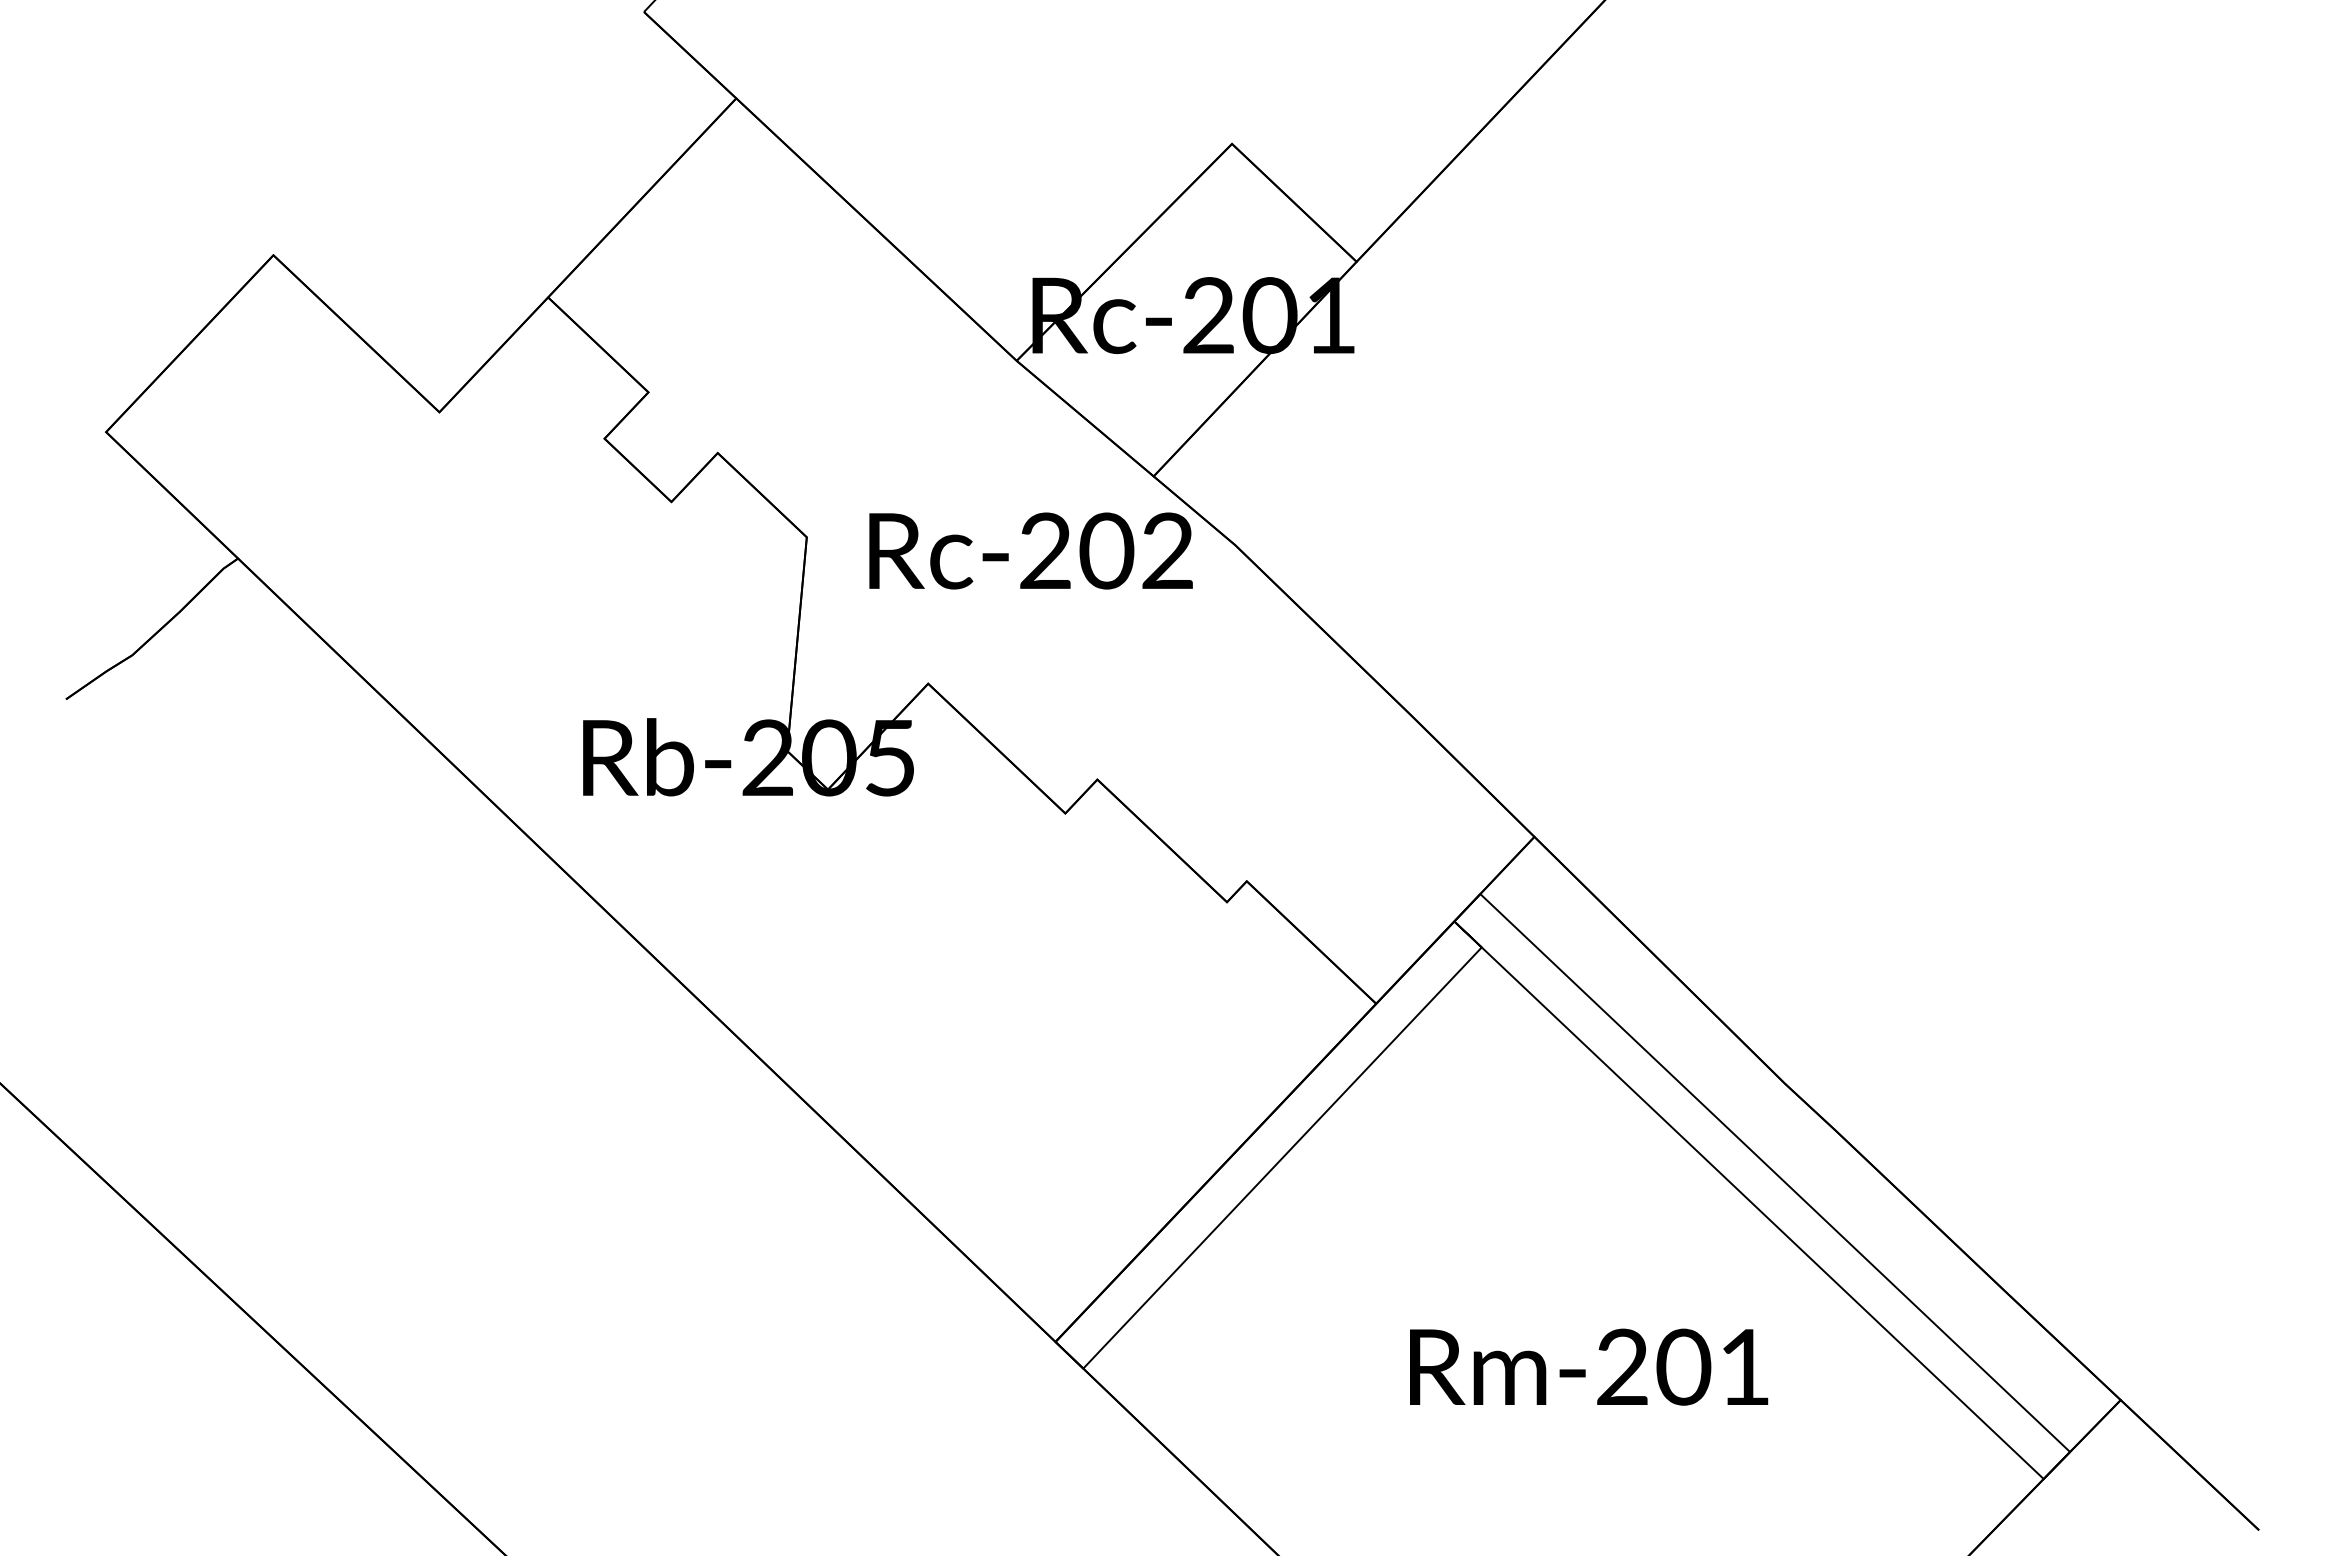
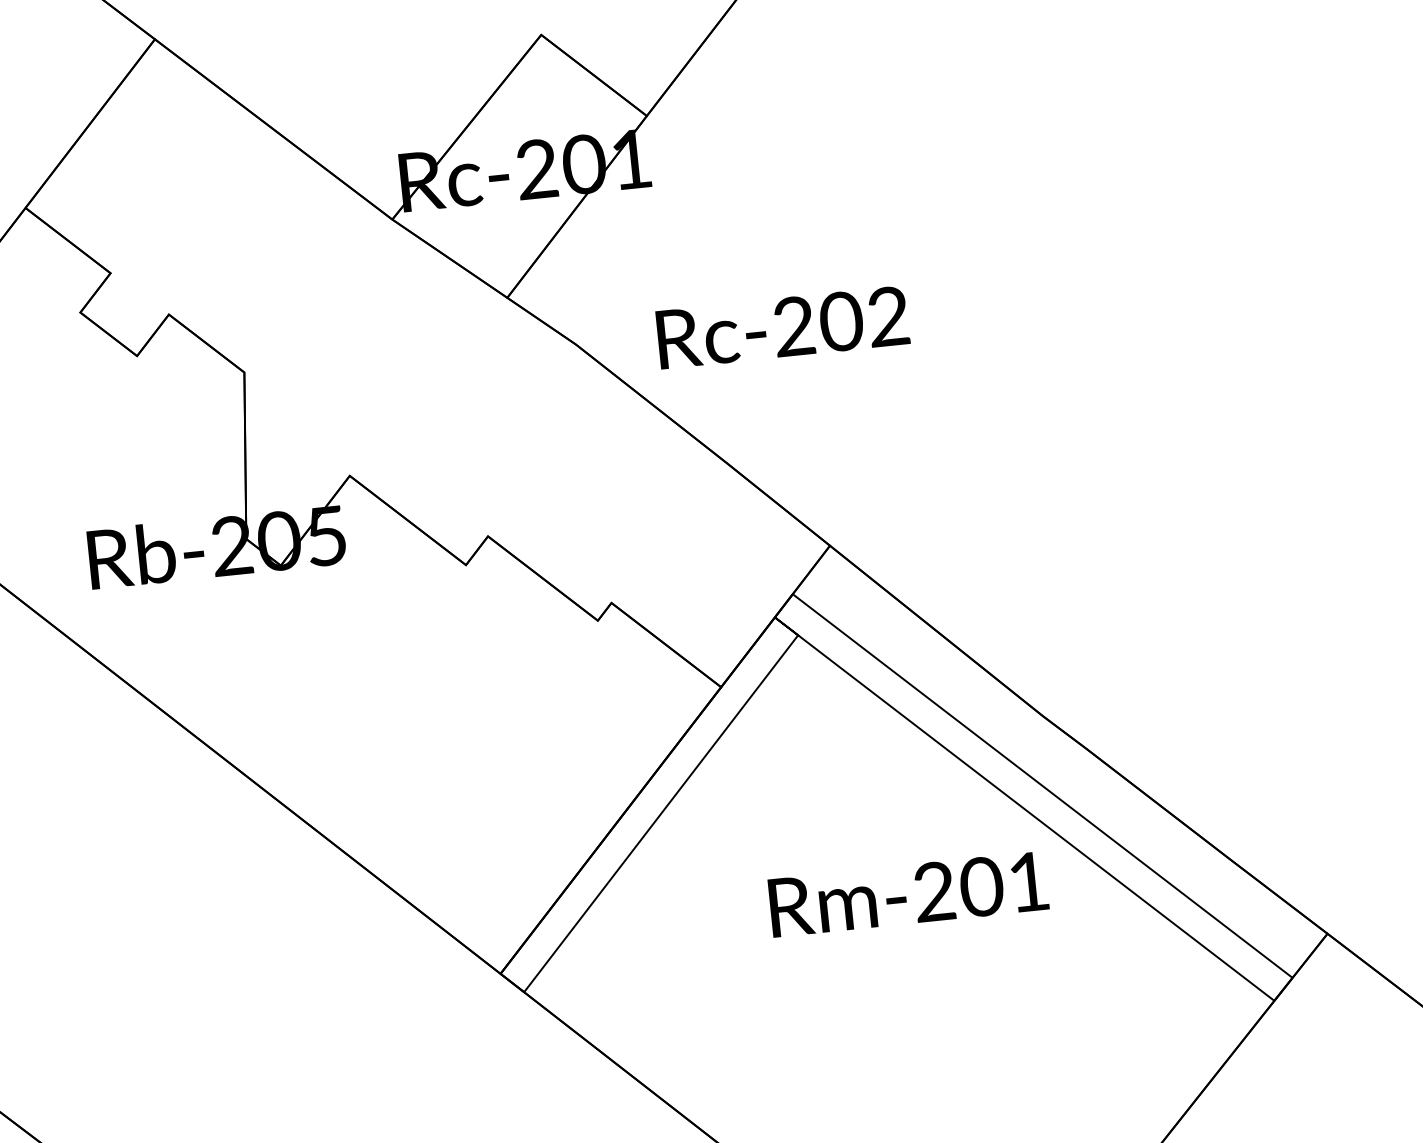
text: (1030, 550) -> (782, 327), moved
text: (1589, 1366) -> (908, 893), moved

